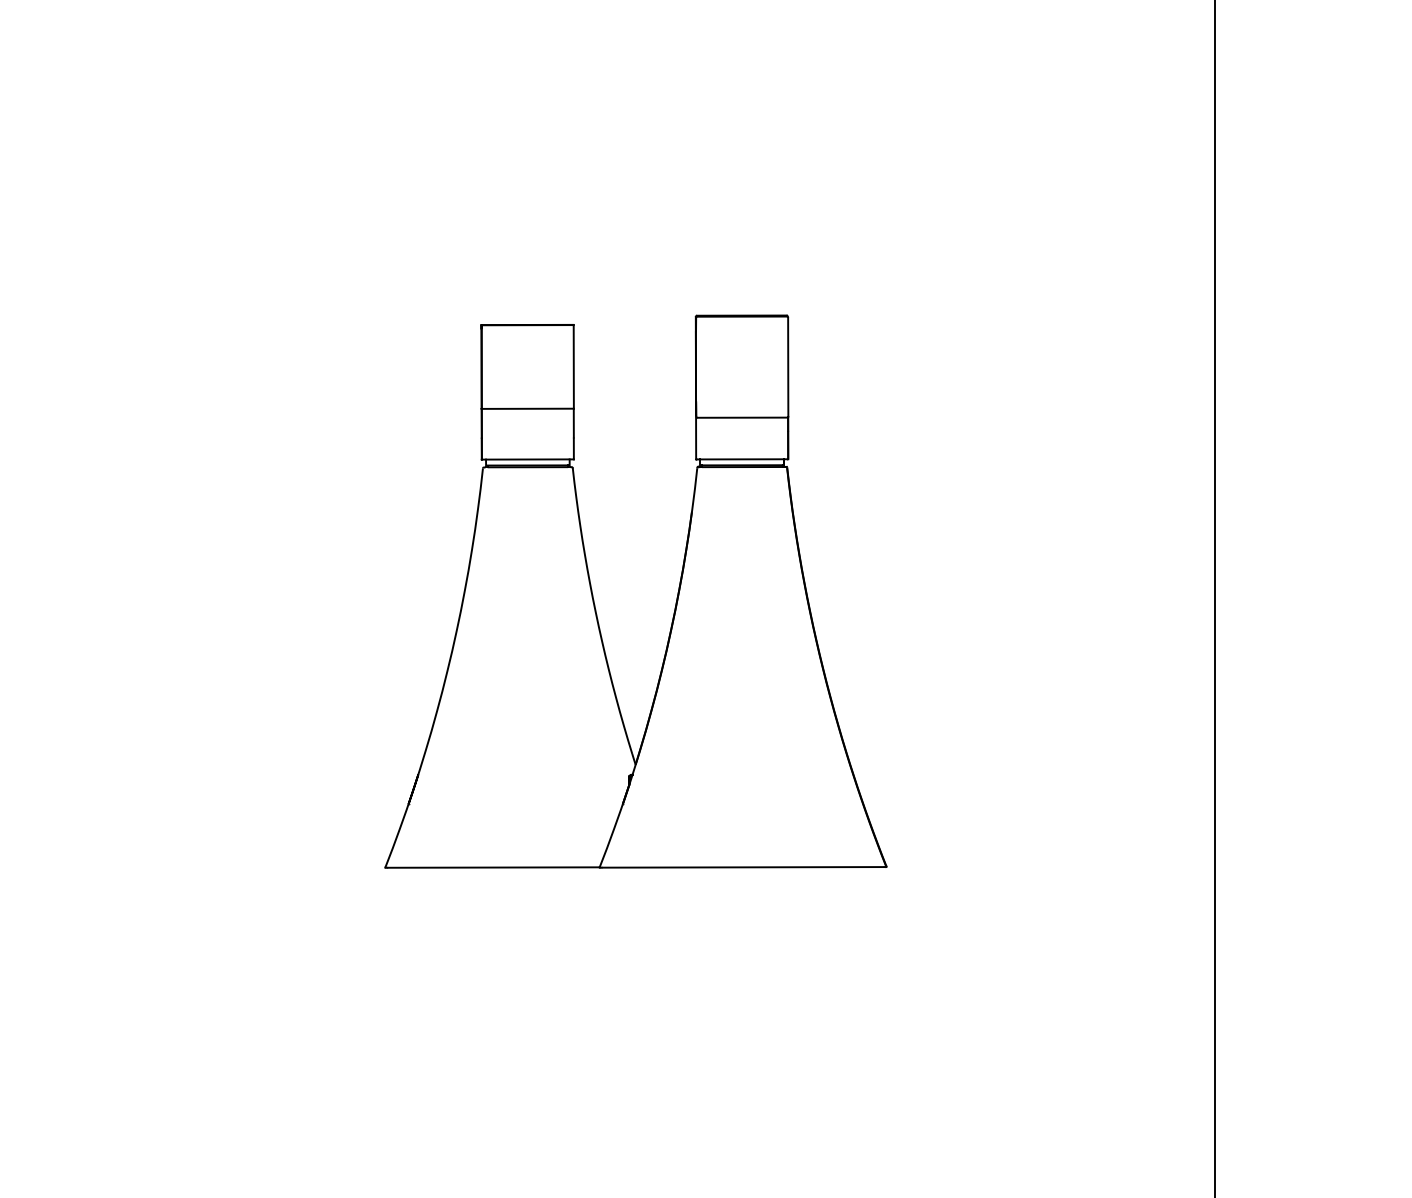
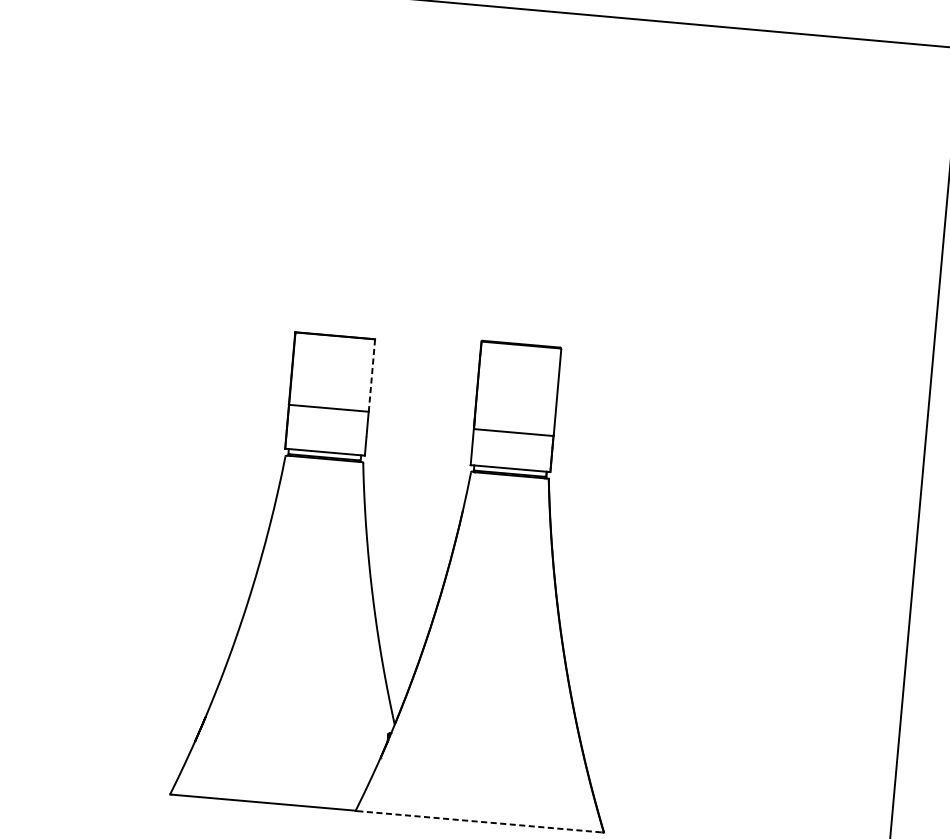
line: (573, 366) -> (371, 375), solid -> dashed
line: (743, 867) -> (480, 821), solid -> dashed

